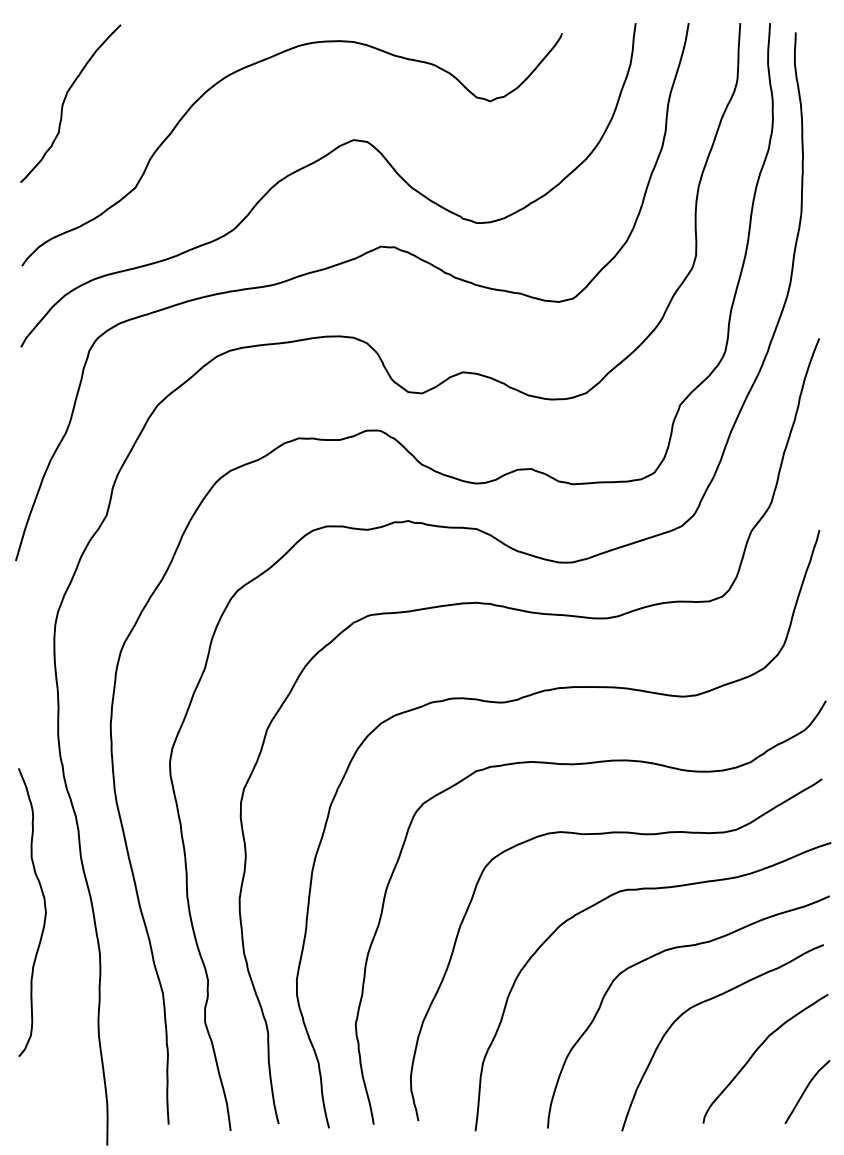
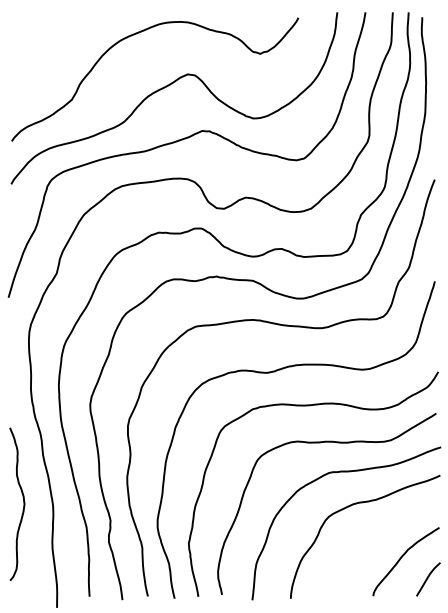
curve: (66, 100) -> (35, 53), removed
curve: (44, 911) -> (23, 503), moved
curve: (705, 1003) -> (374, 532), removed

